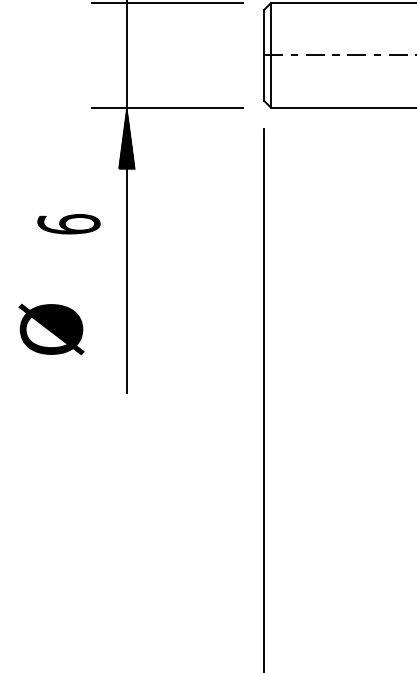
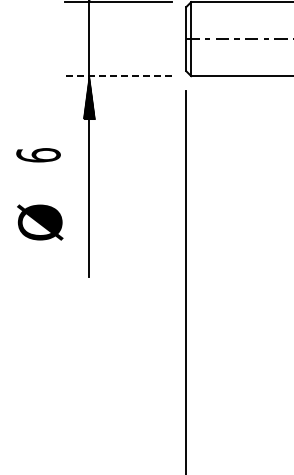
line: (166, 108) -> (117, 76), solid -> dashed
text: (68, 224) -> (38, 155), moved
text: (51, 329) -> (40, 222), moved

